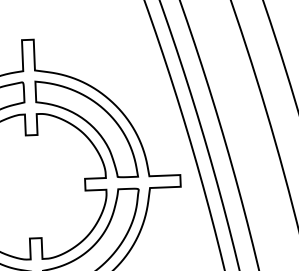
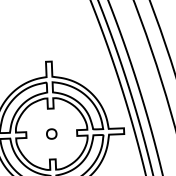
part: (33, 185) -> (51, 133), added

